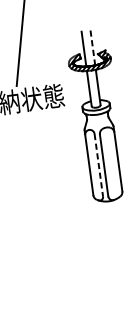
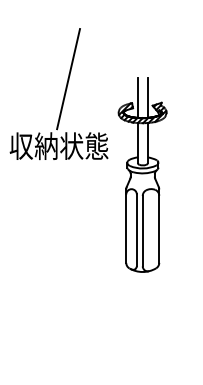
line: (92, 48) -> (147, 98), dashed -> solid
line: (98, 165) -> (136, 230), dashed -> solid

